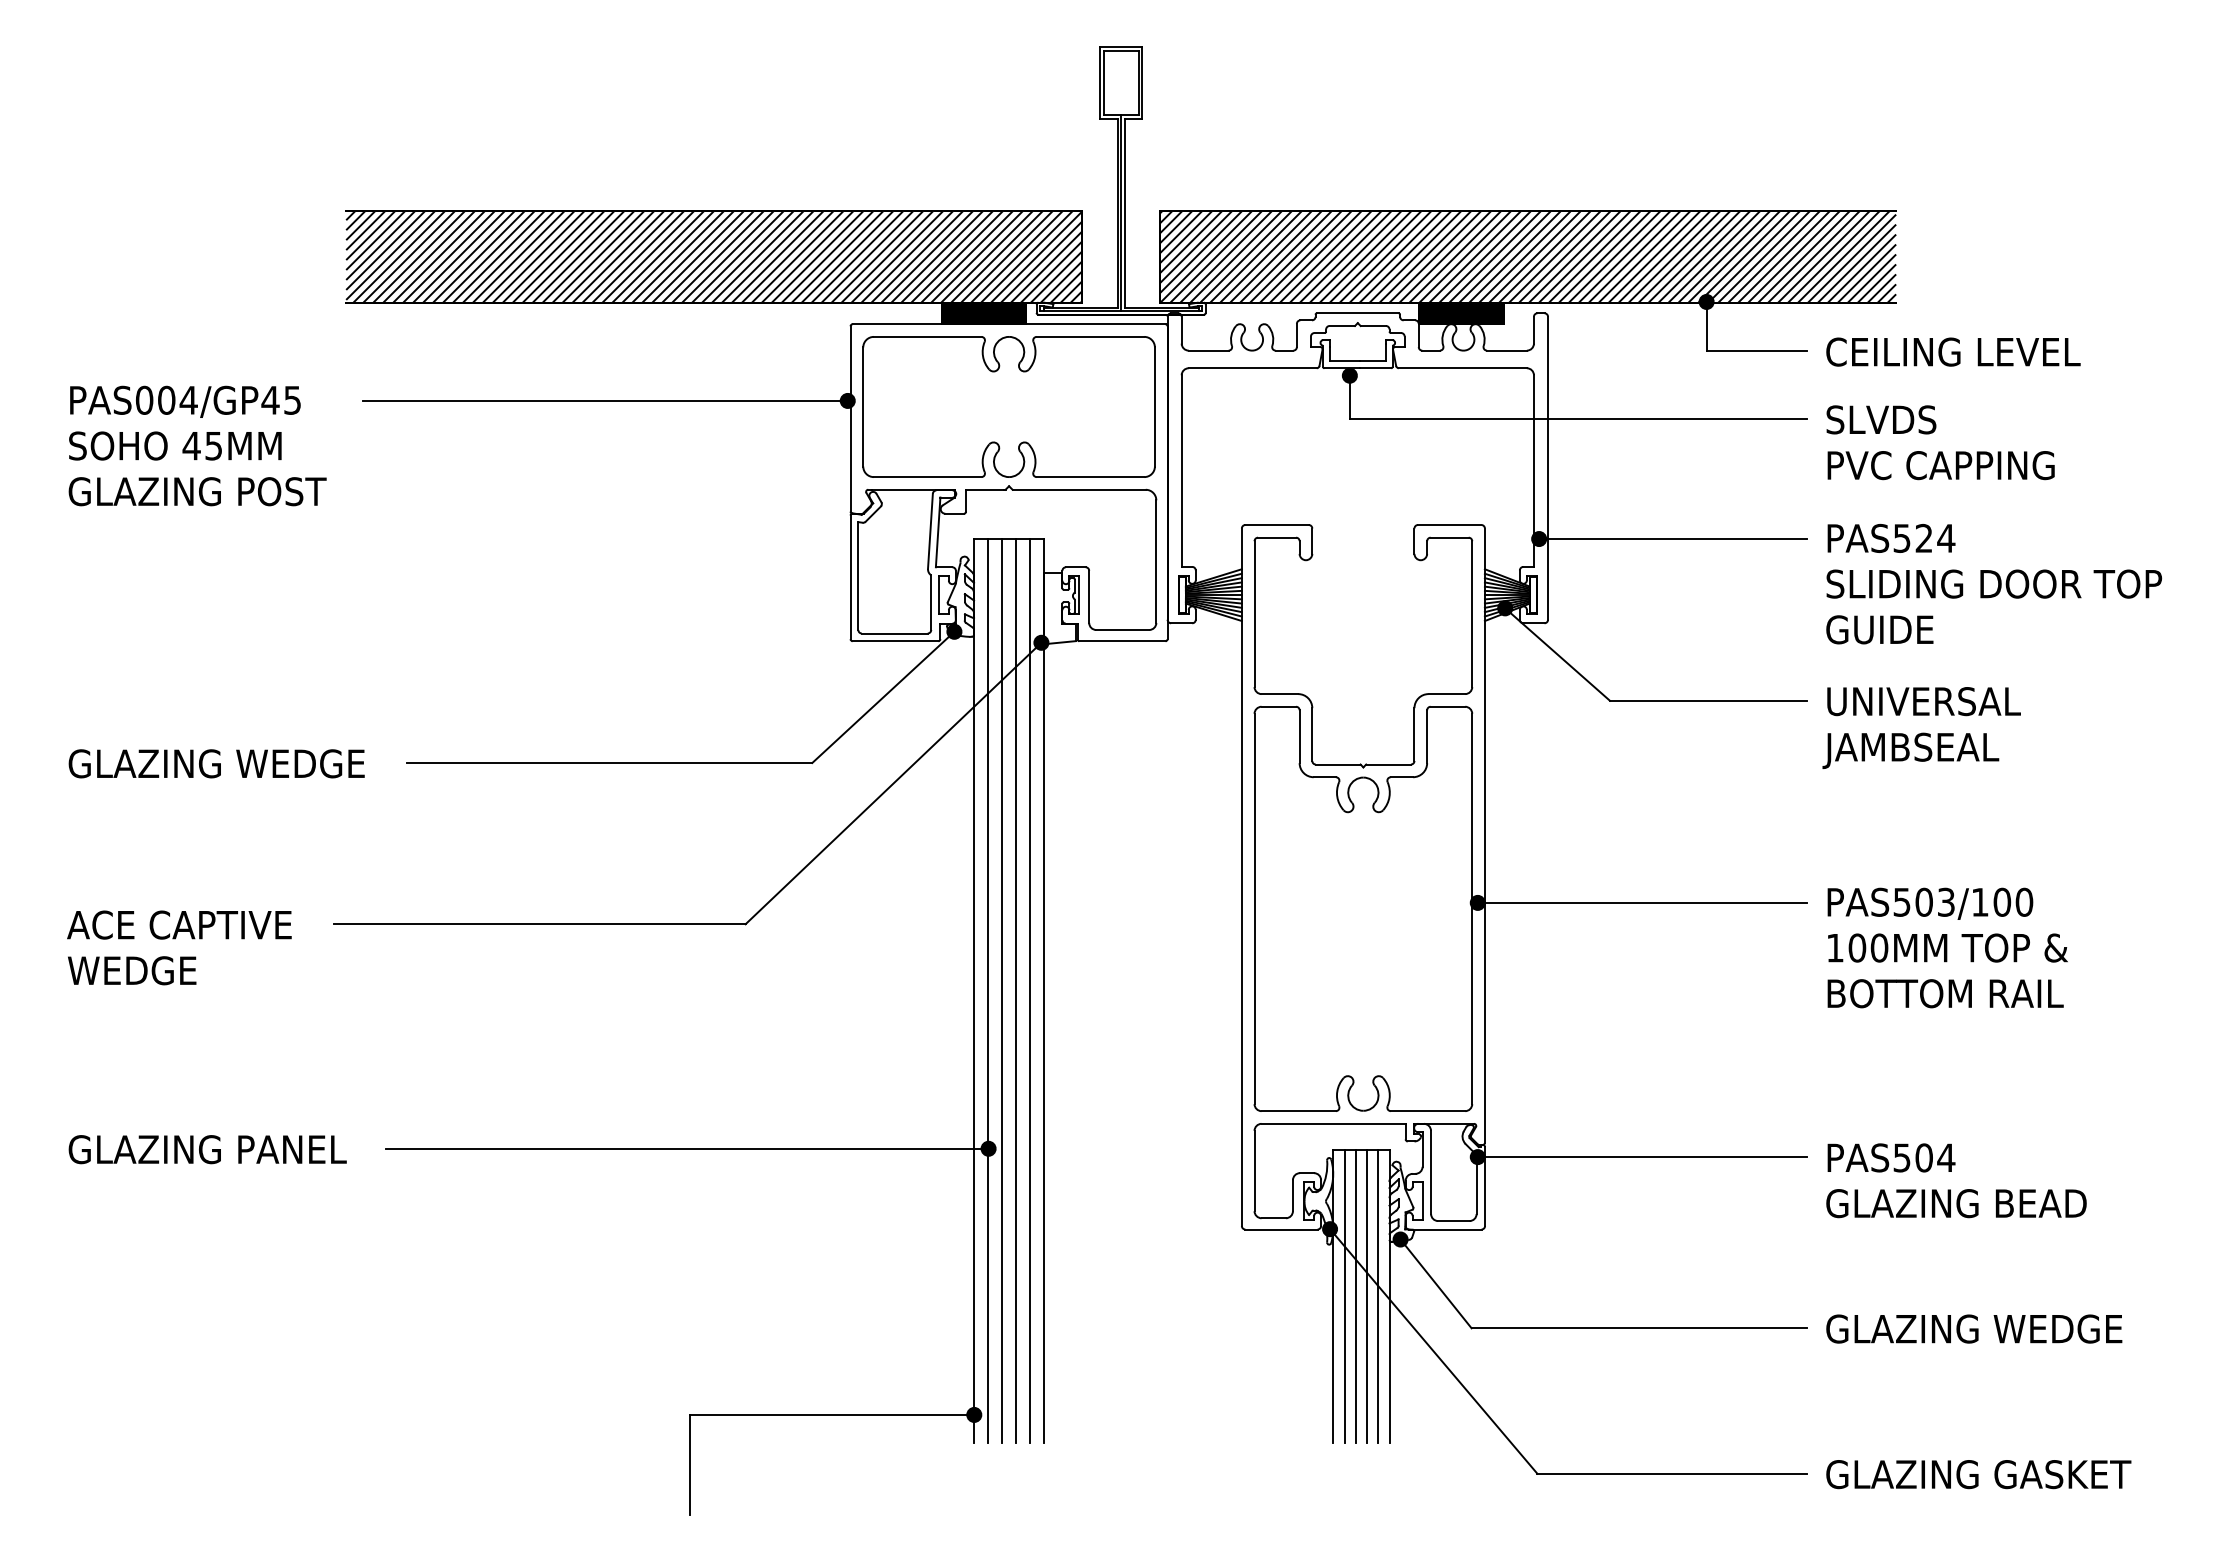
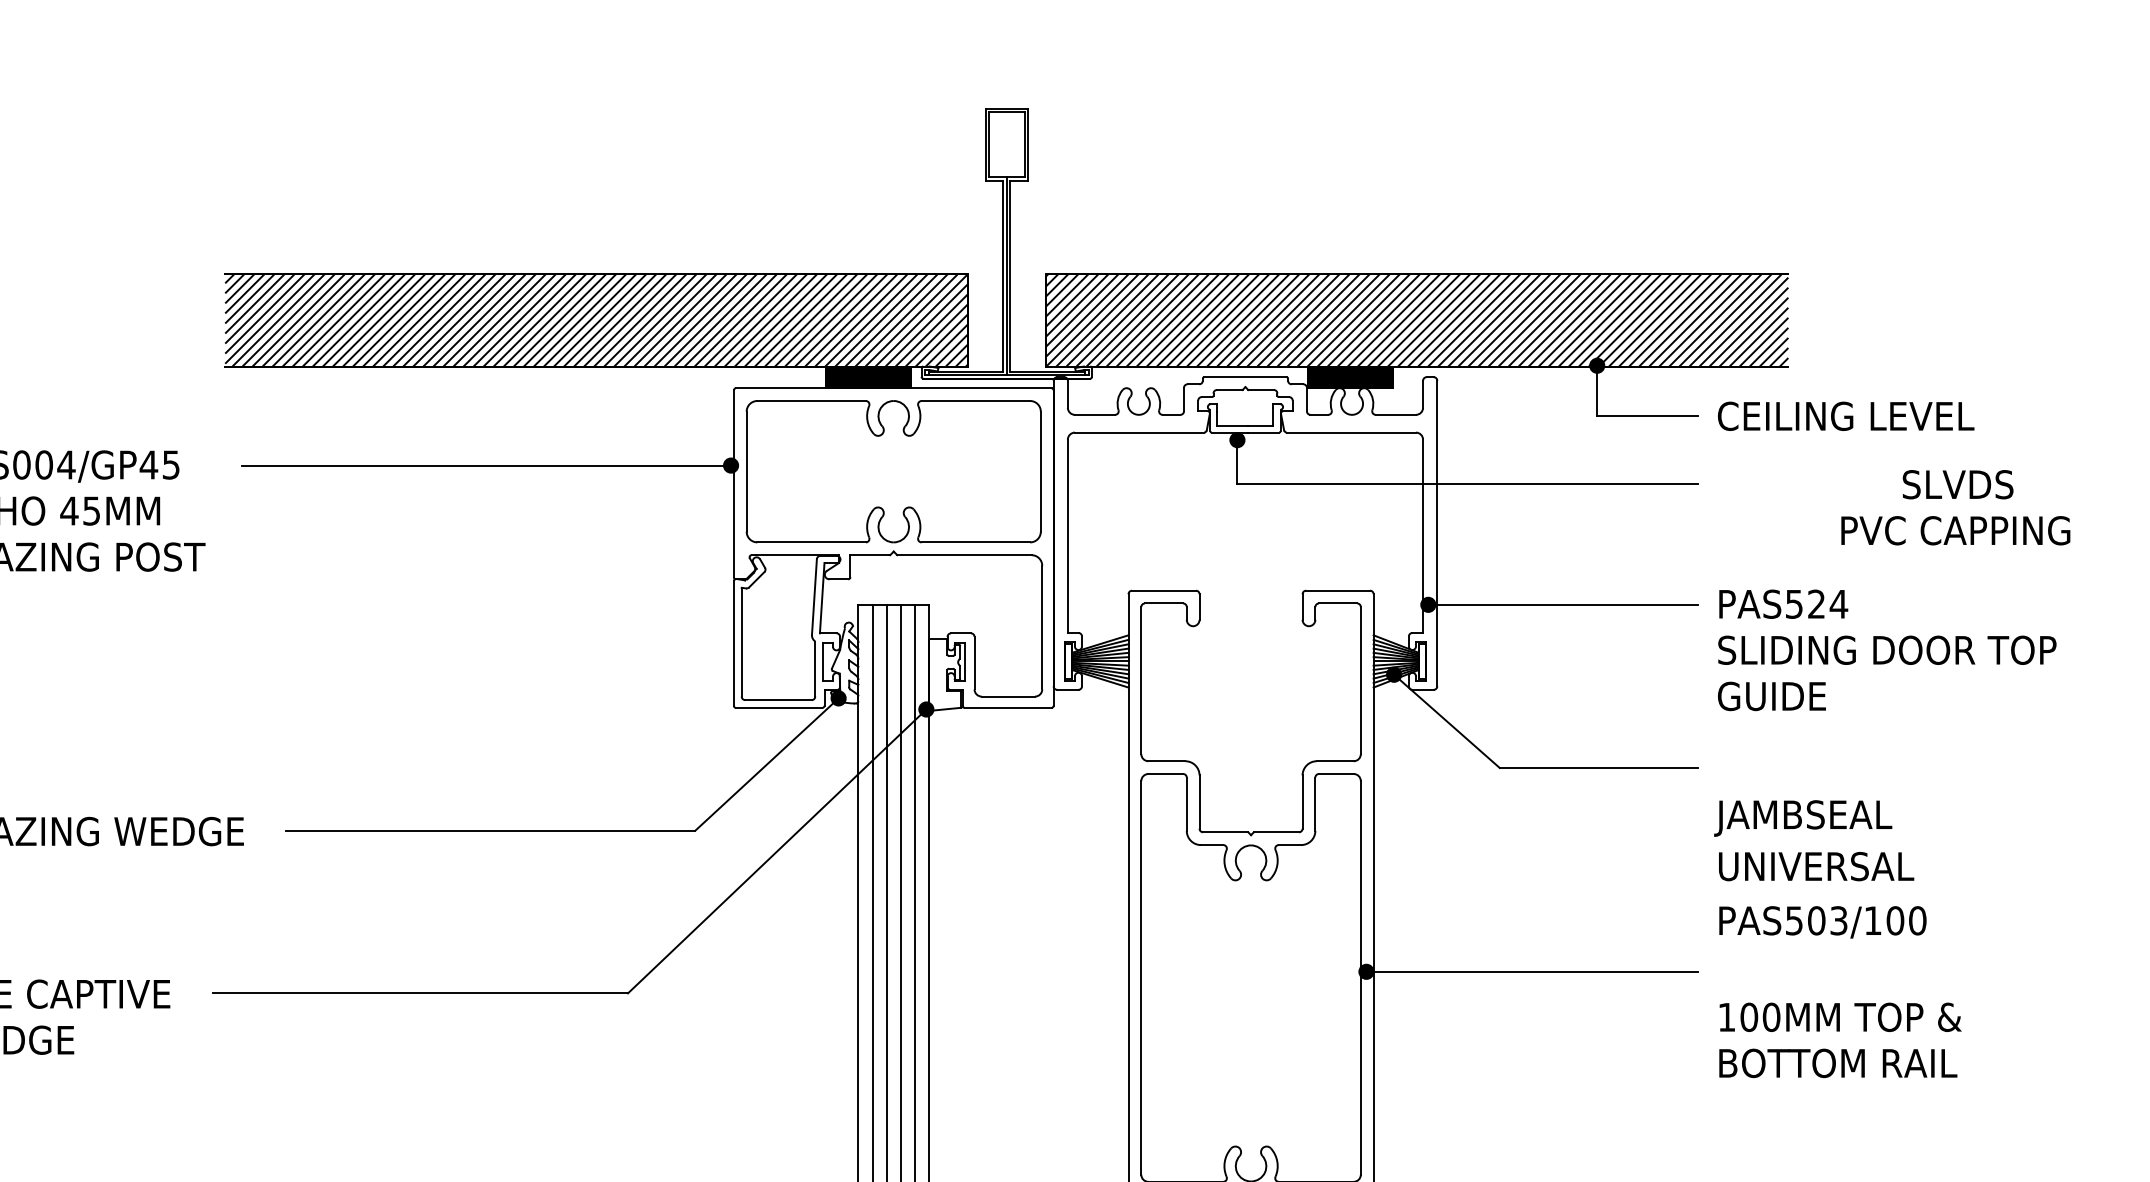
text: (1881, 419) -> (1958, 484), moved
text: (1940, 465) -> (1955, 530), moved
text: (1923, 701) -> (1815, 866), moved
text: (1930, 903) -> (1823, 921), moved

